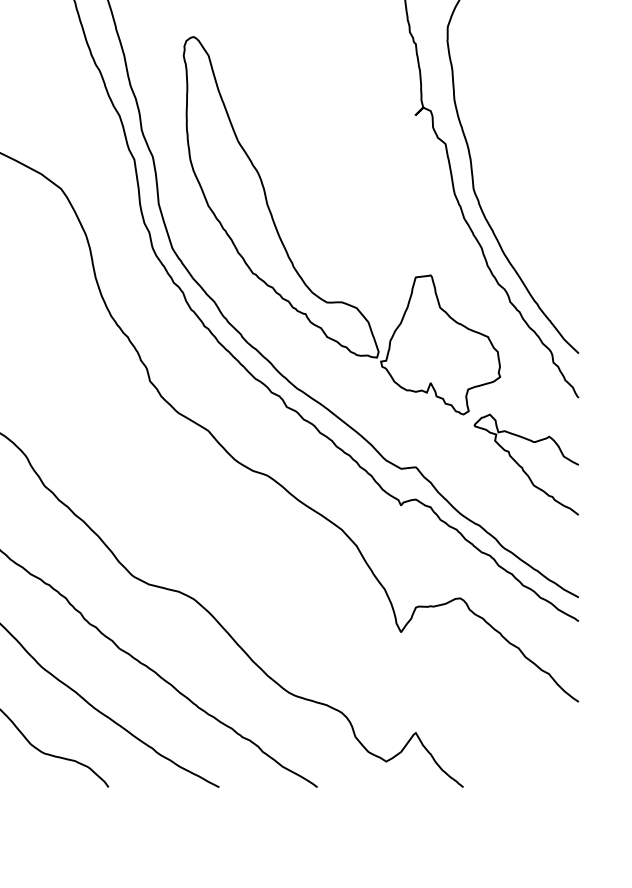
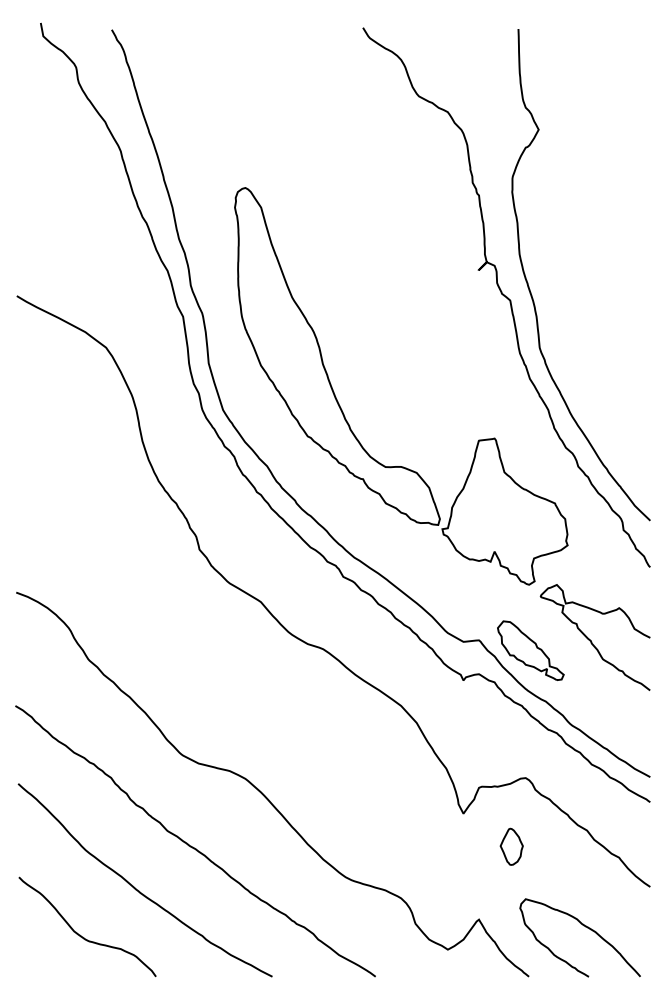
part: (464, 477) -> (530, 650), added
part: (446, 663) -> (511, 846), added
curve: (517, 740) -> (585, 927), added

